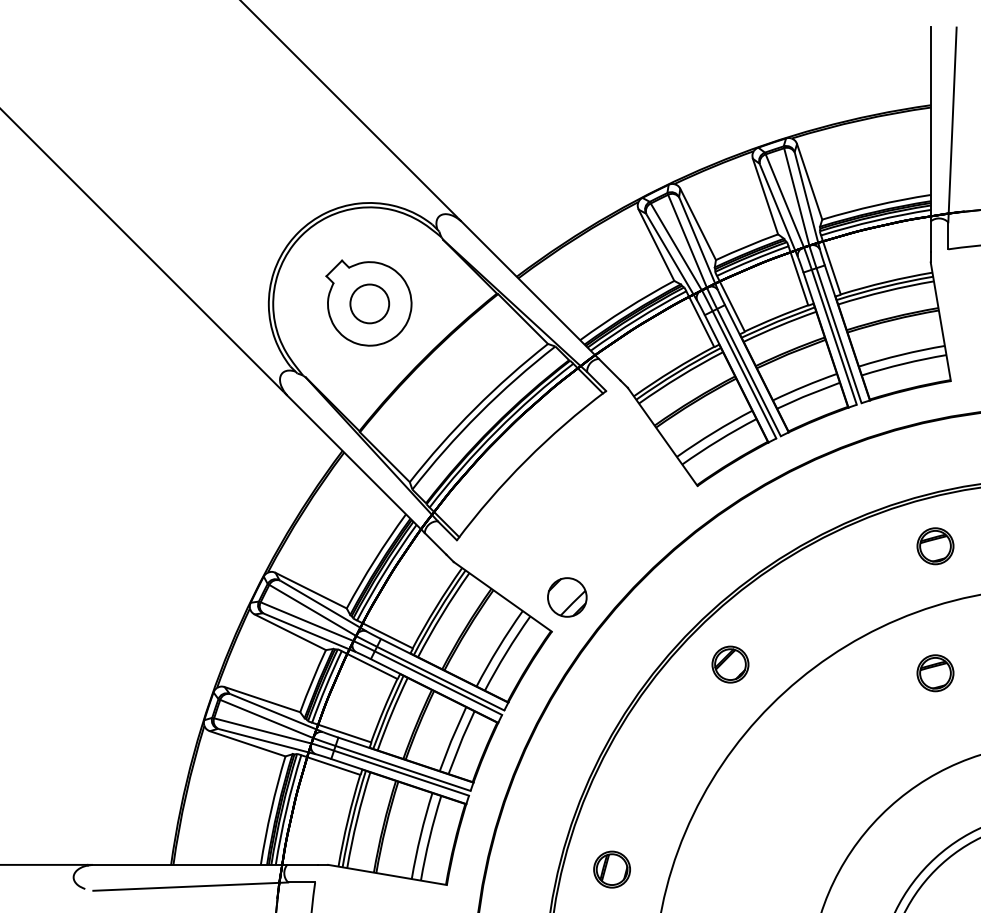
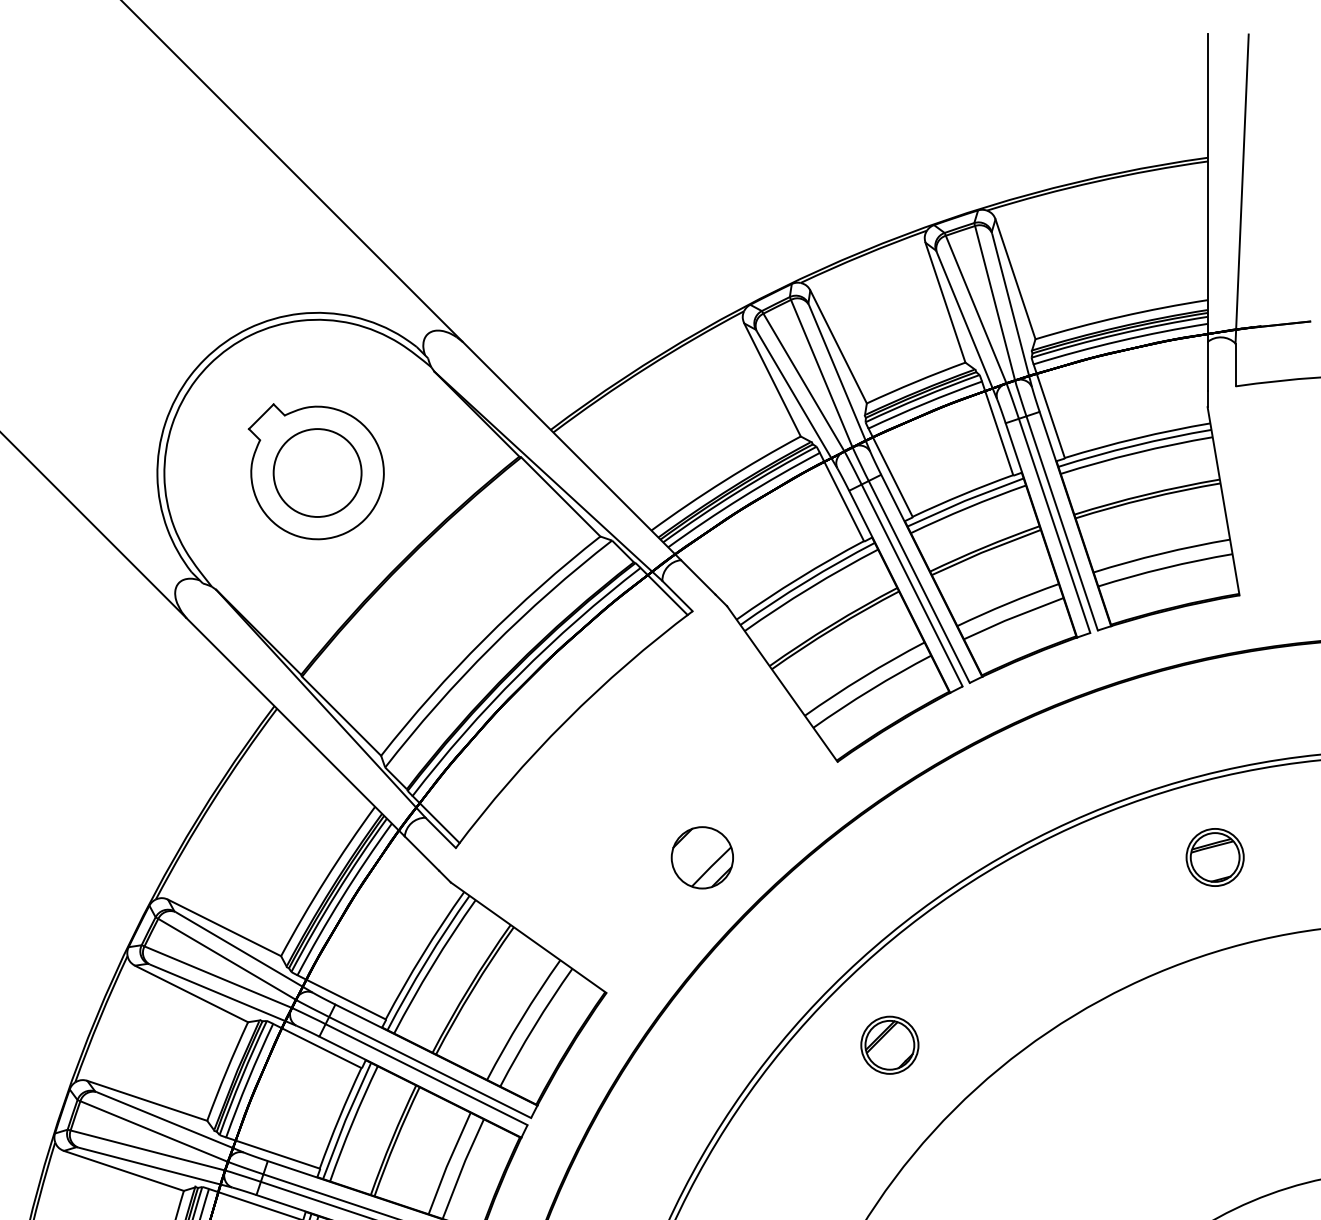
circle: (369, 303) -> (317, 472), size x1.43
part: (567, 597) -> (702, 857), moved
part: (935, 673) -> (1215, 1059), removed

